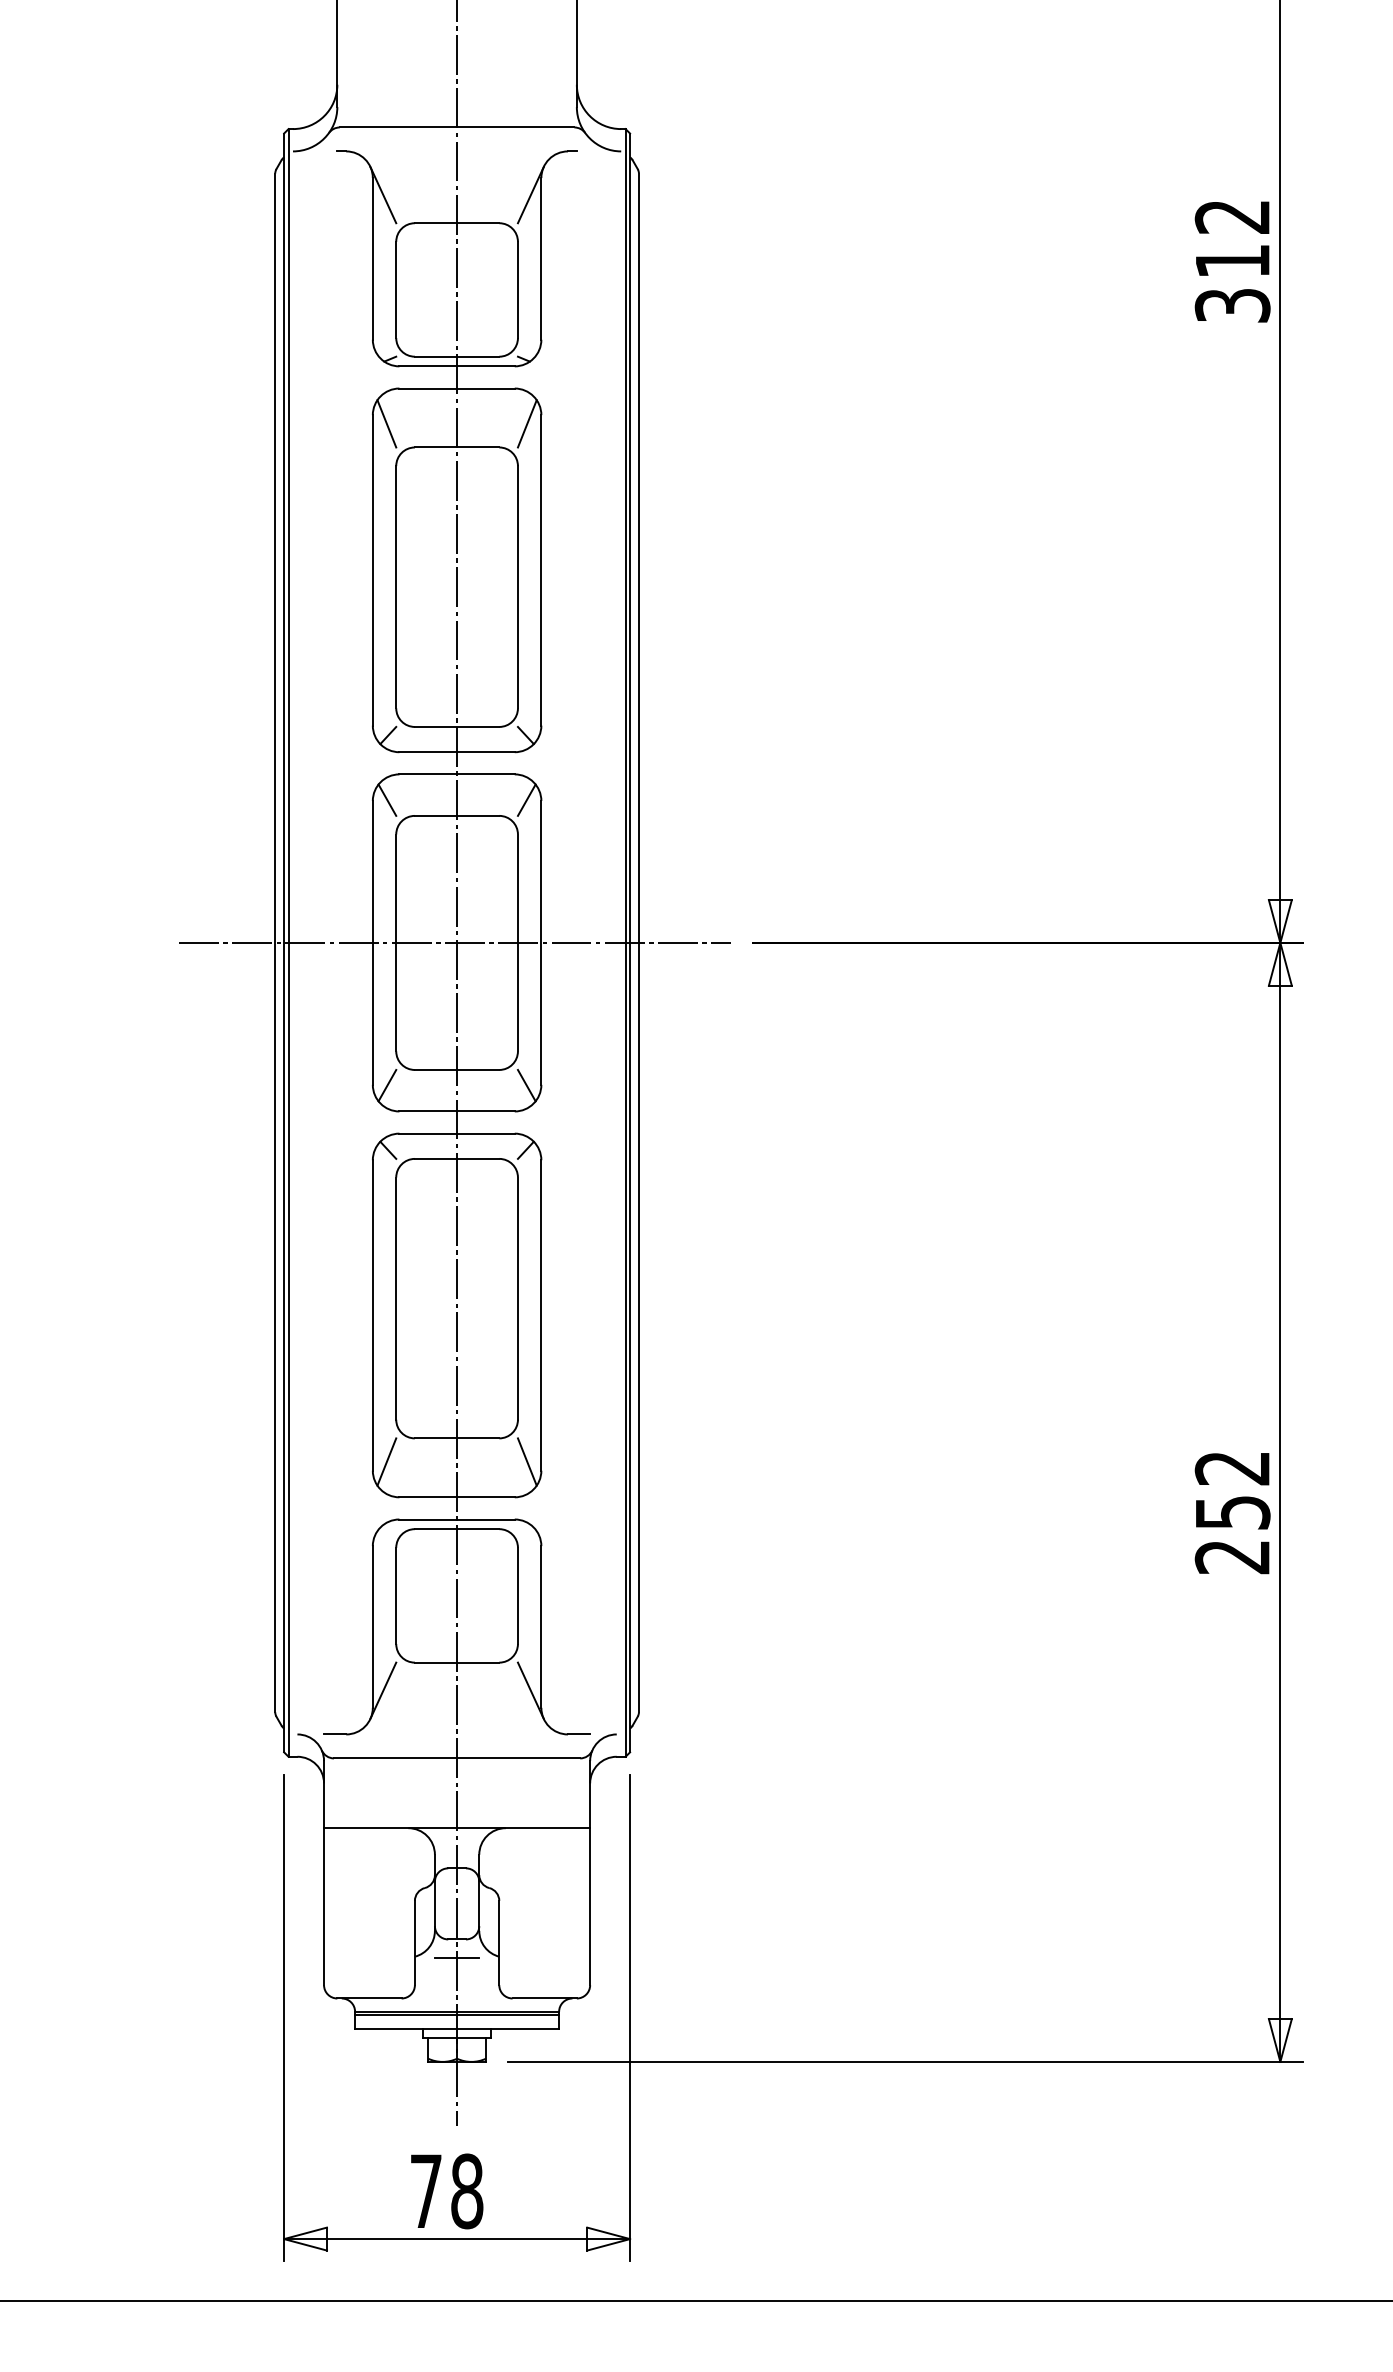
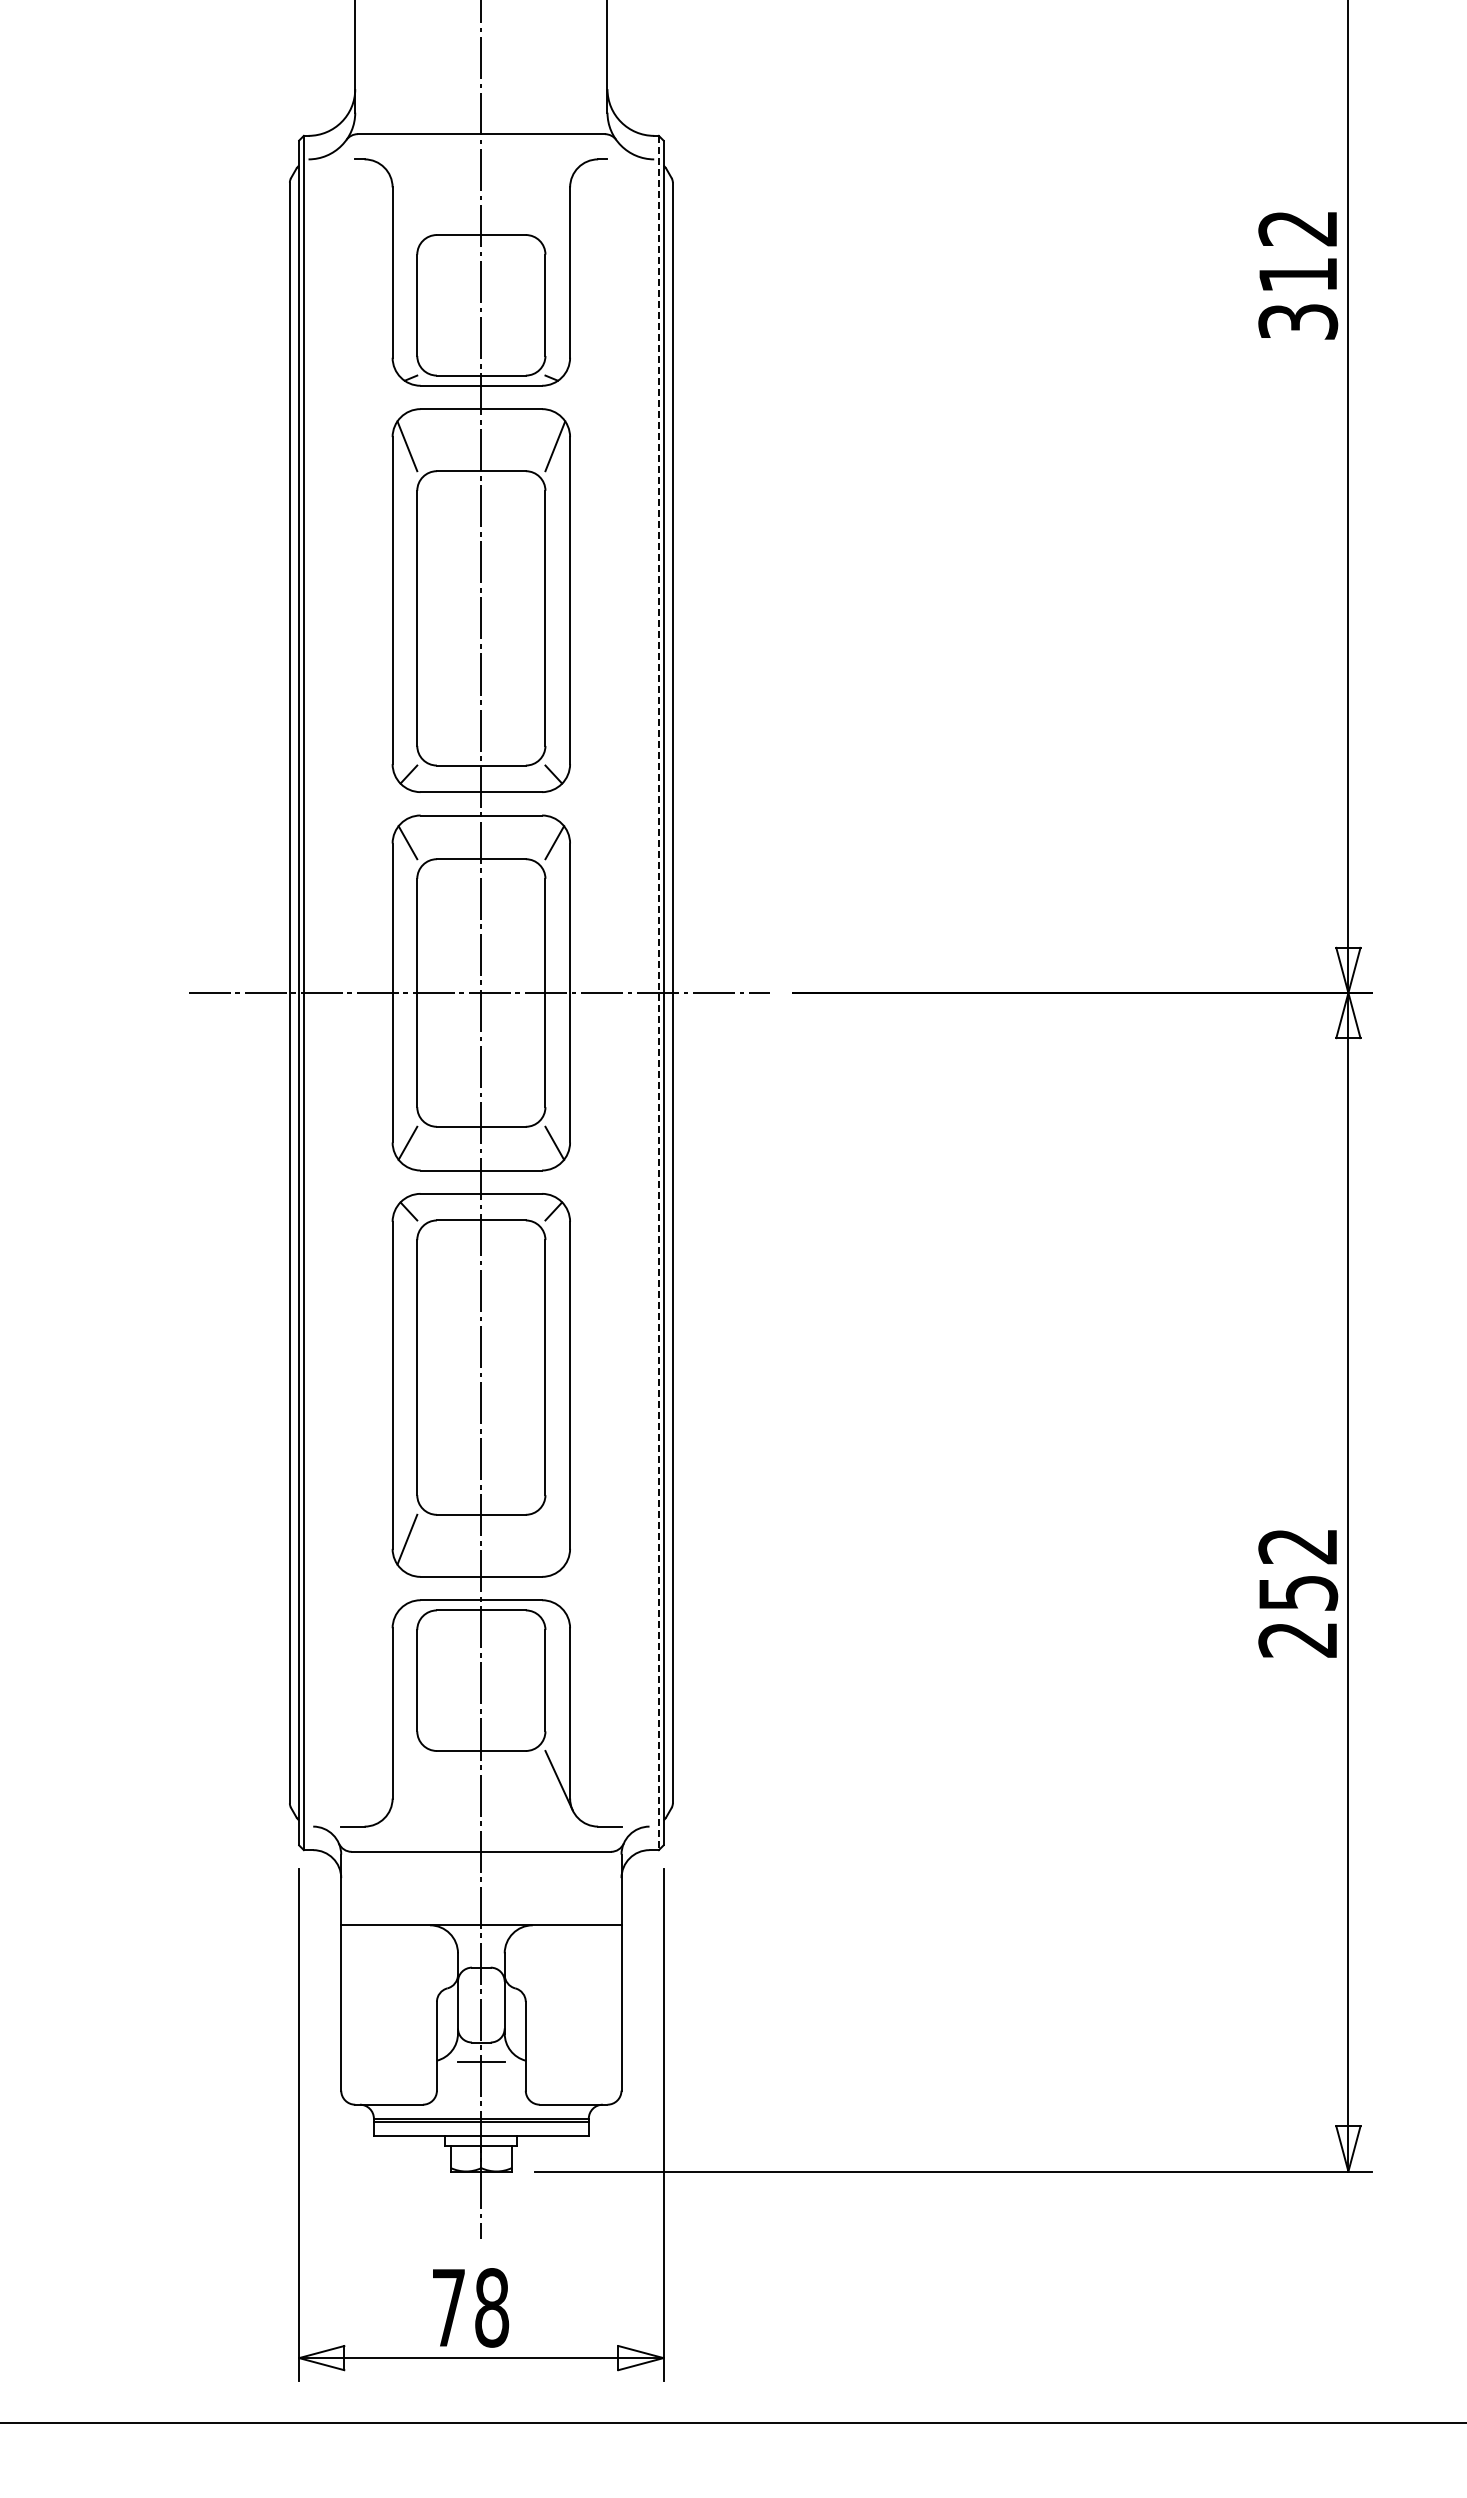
line: (383, 195) -> (403, 205), removed
line: (530, 195) -> (558, 205), removed
line: (625, 943) -> (658, 993), solid -> dashed
line: (527, 1461) -> (555, 1539), removed
line: (383, 1690) -> (403, 1780), removed

